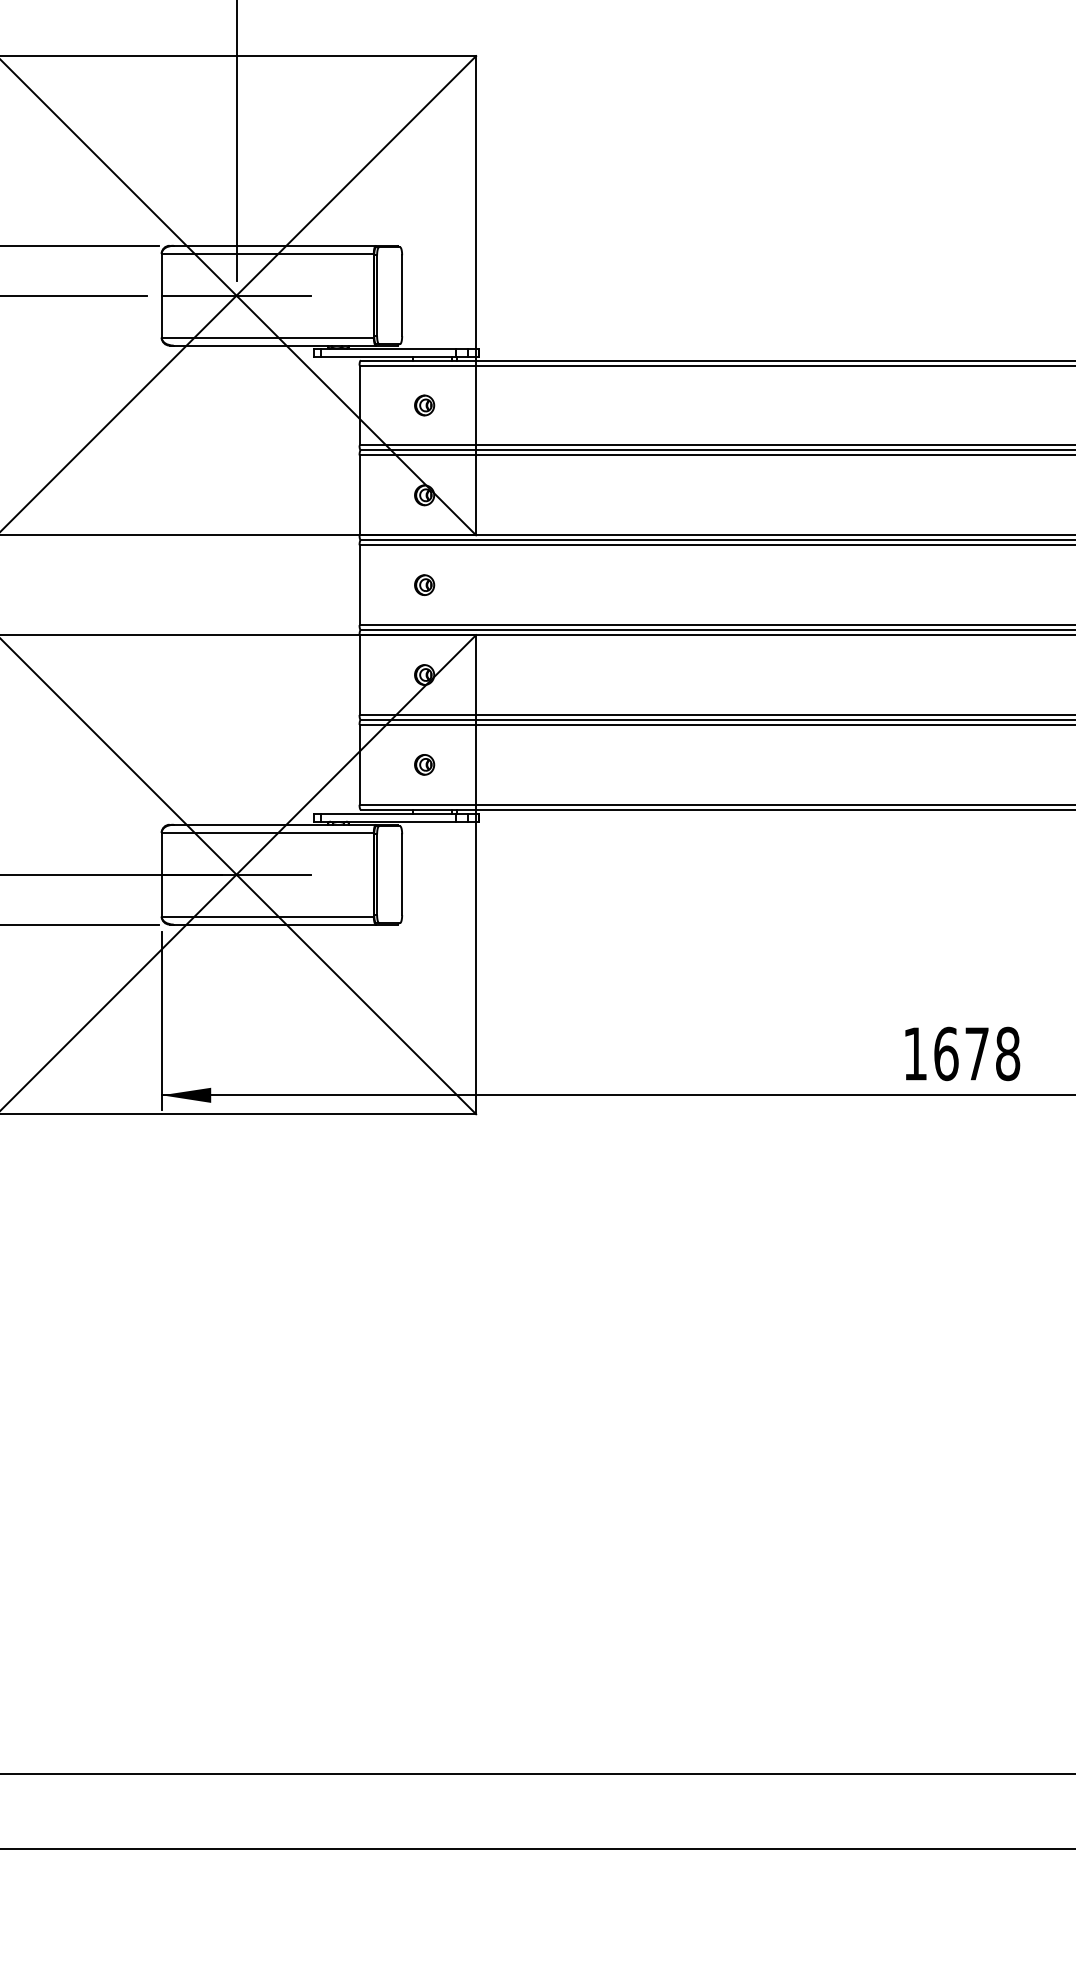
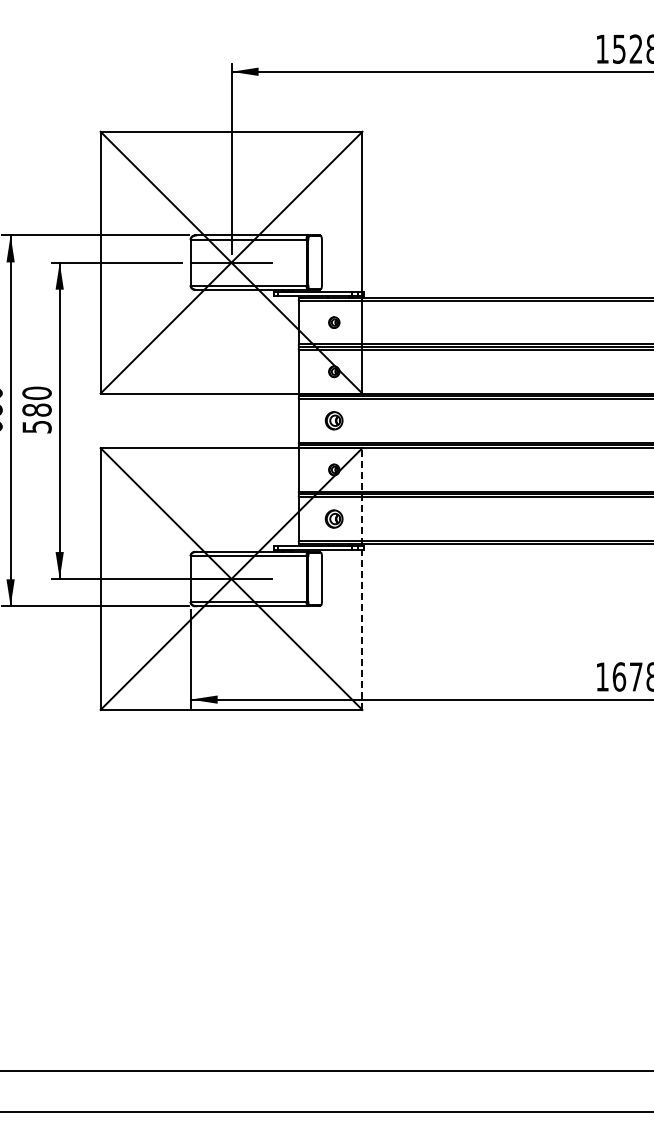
part: (424, 584) -> (334, 420), size x1.6
part: (424, 763) -> (334, 518), size x1.6
line: (476, 875) -> (362, 579), solid -> dashed

